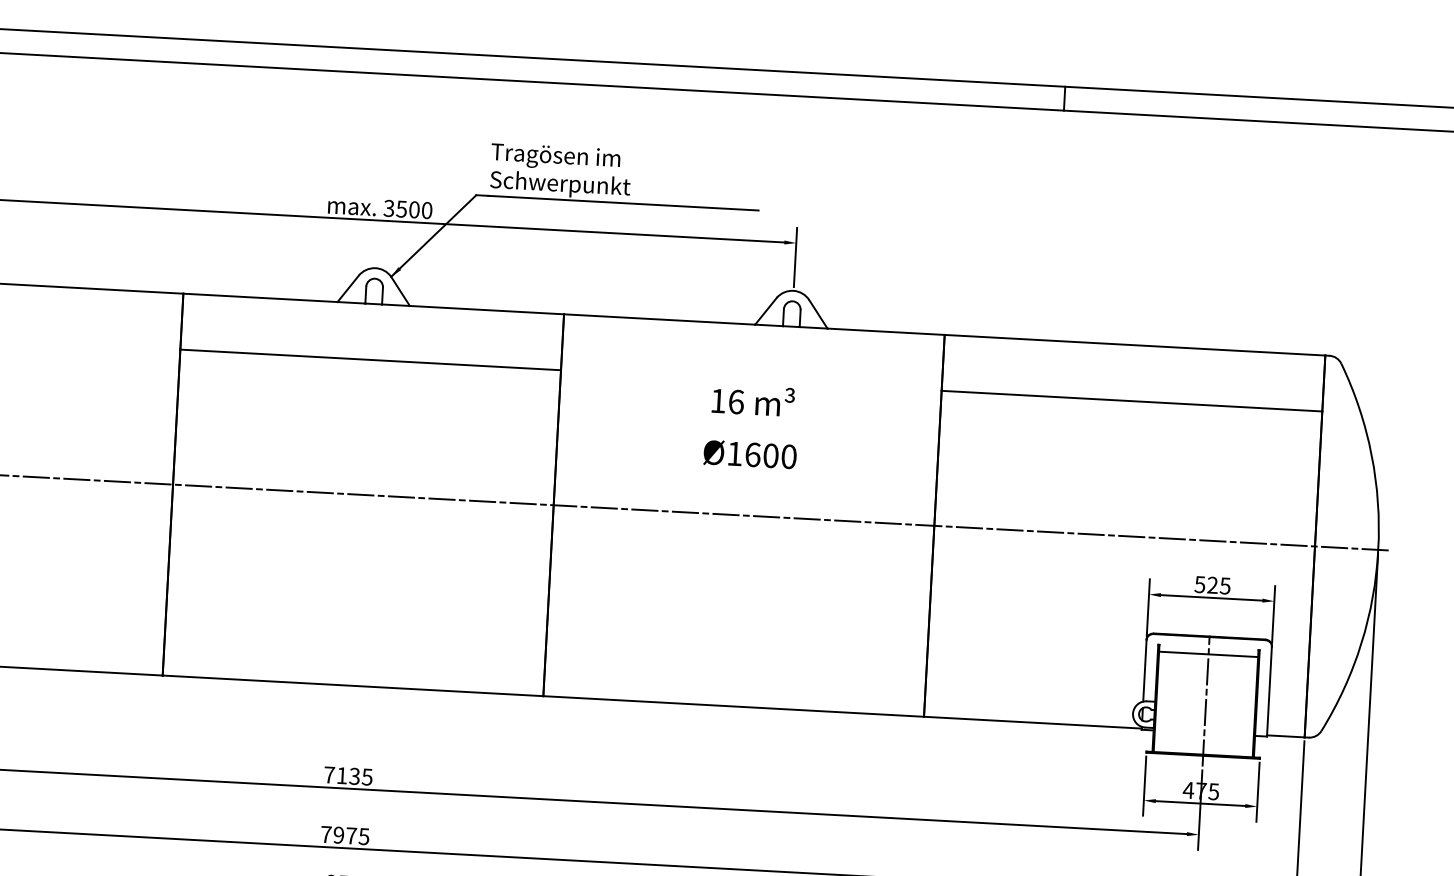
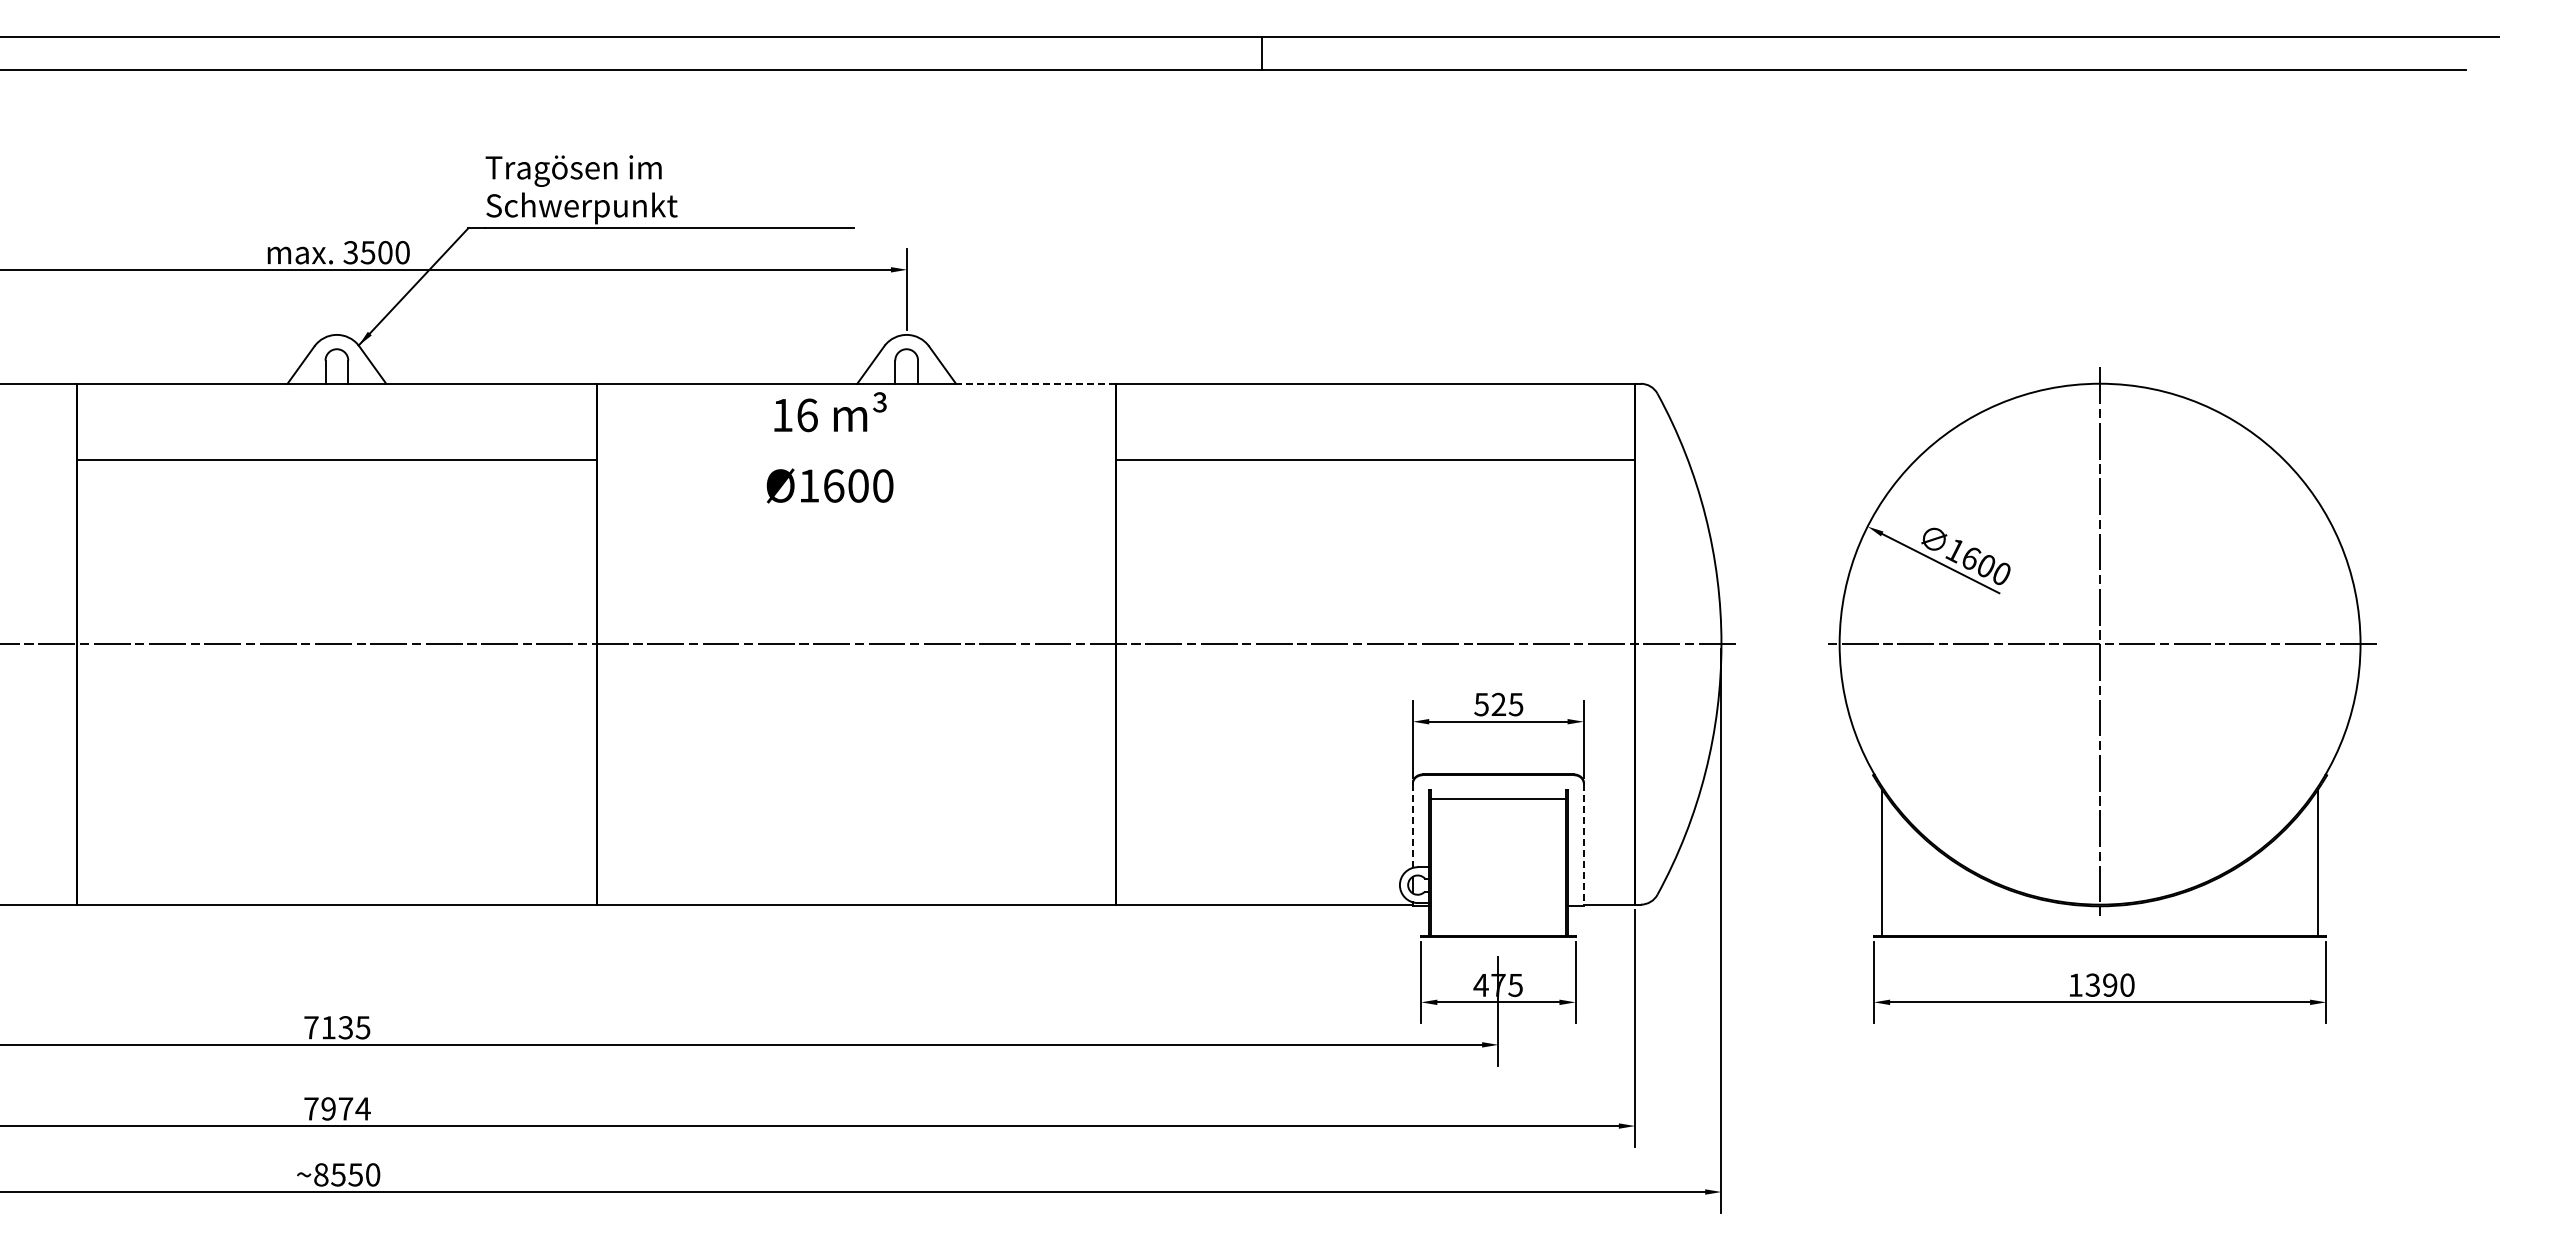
line: (885, 331) -> (1035, 383), solid -> dashed
text: (751, 426) -> (829, 447), moved
line: (1144, 670) -> (1412, 825), solid -> dashed
line: (1269, 691) -> (1583, 845), solid -> dashed
line: (1206, 701) -> (1498, 862), removed
text: (363, 836) -> (362, 1108), 7975 -> 7974

